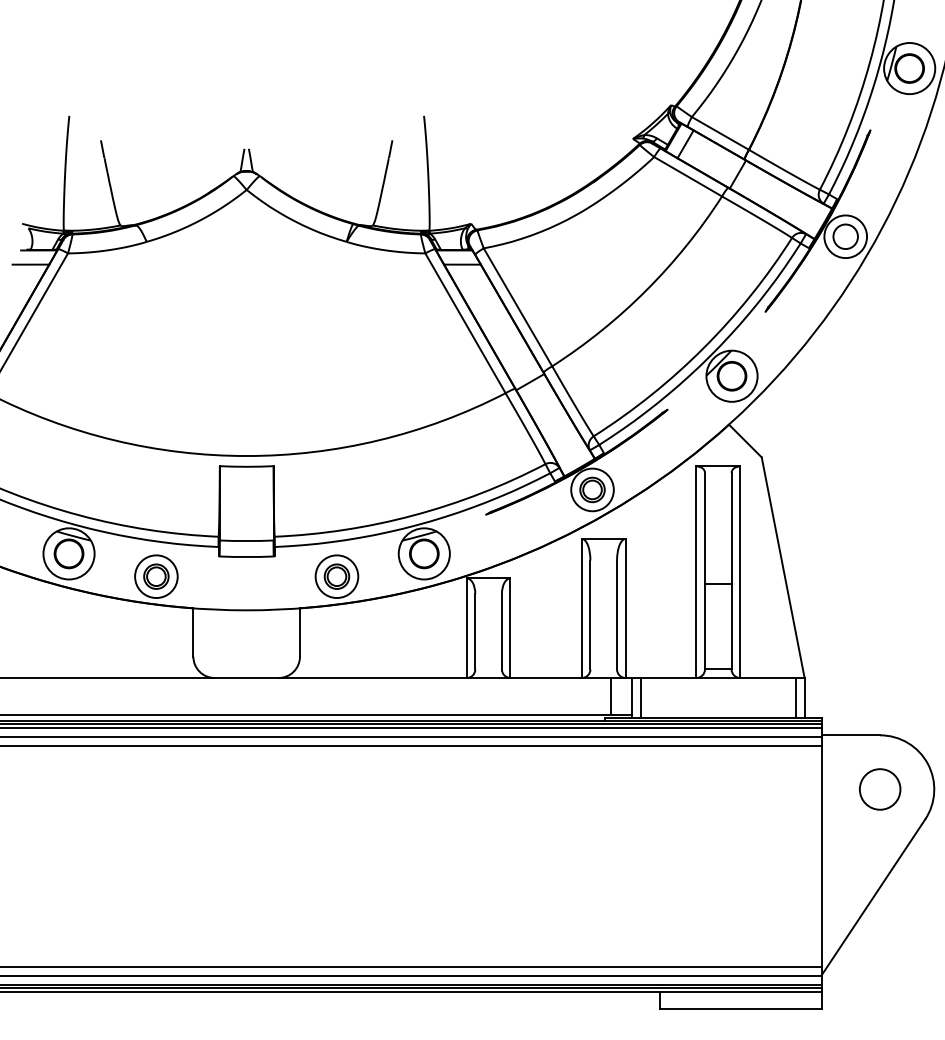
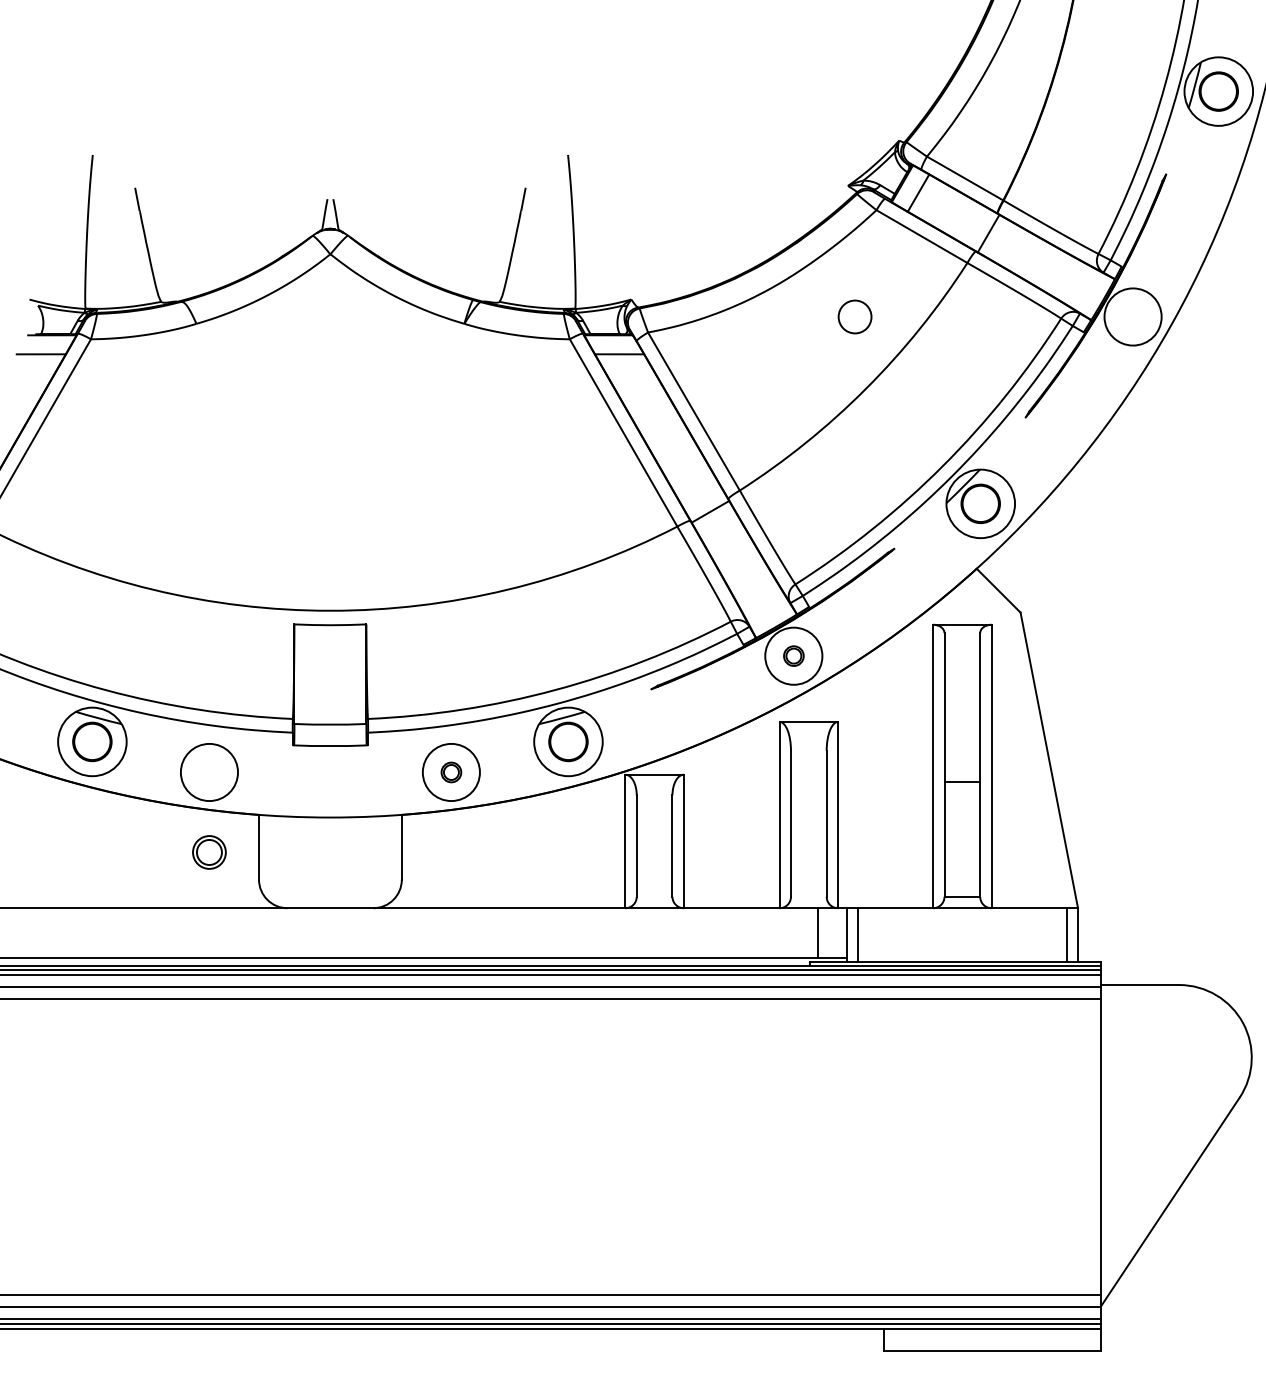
circle: (845, 236) -> (854, 316), moved
part: (592, 489) -> (793, 655), size x0.6
part: (156, 576) -> (209, 852), moved
part: (337, 576) -> (451, 772), size x0.6
circle: (880, 789) -> (1179, 1057), removed

